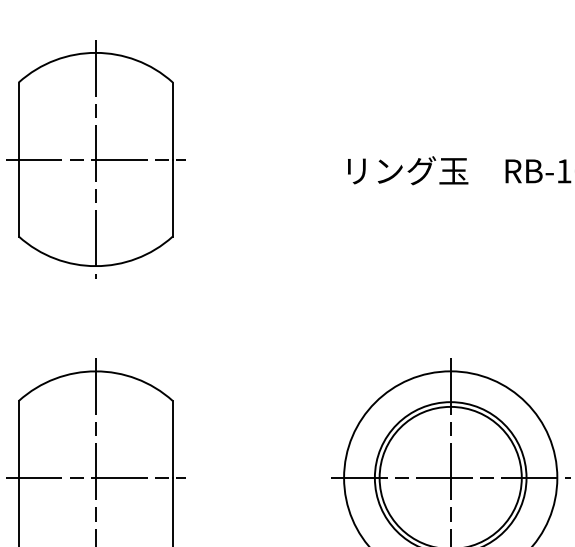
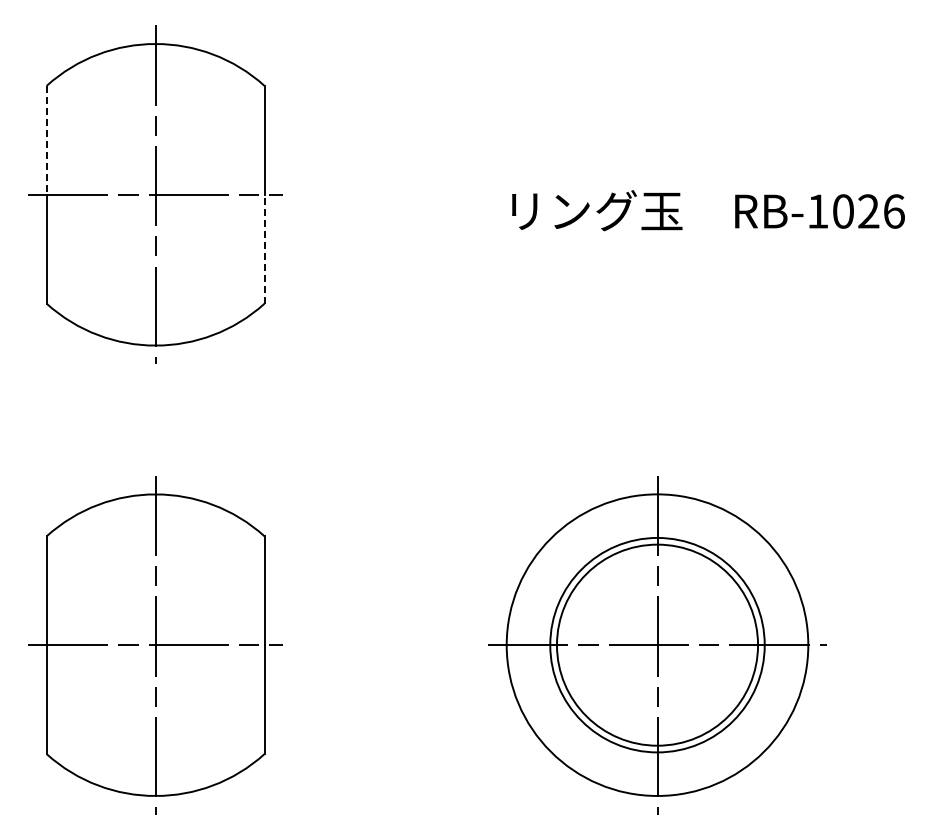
line: (18, 121) -> (46, 140), solid -> dashed
line: (172, 197) -> (264, 248), solid -> dashed

